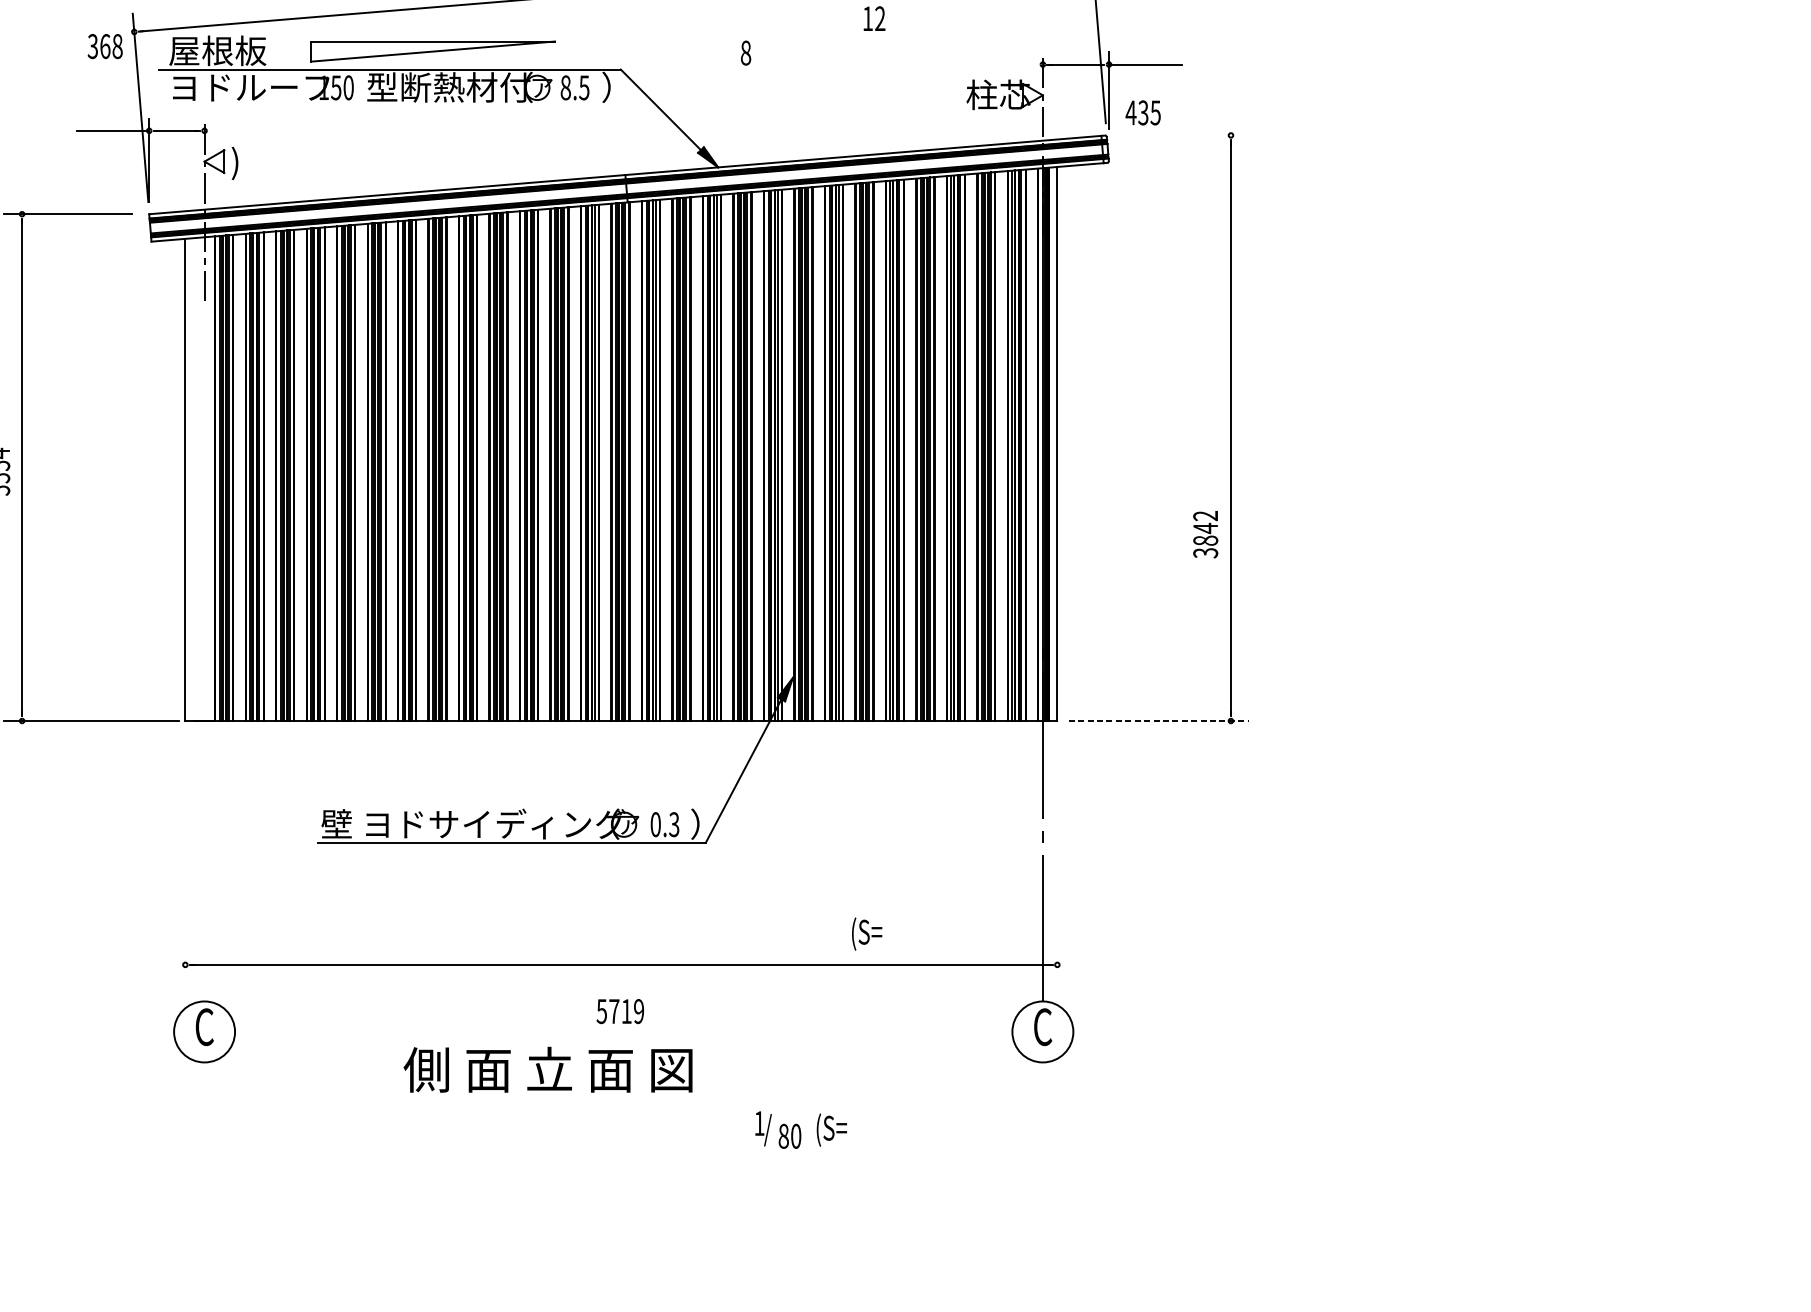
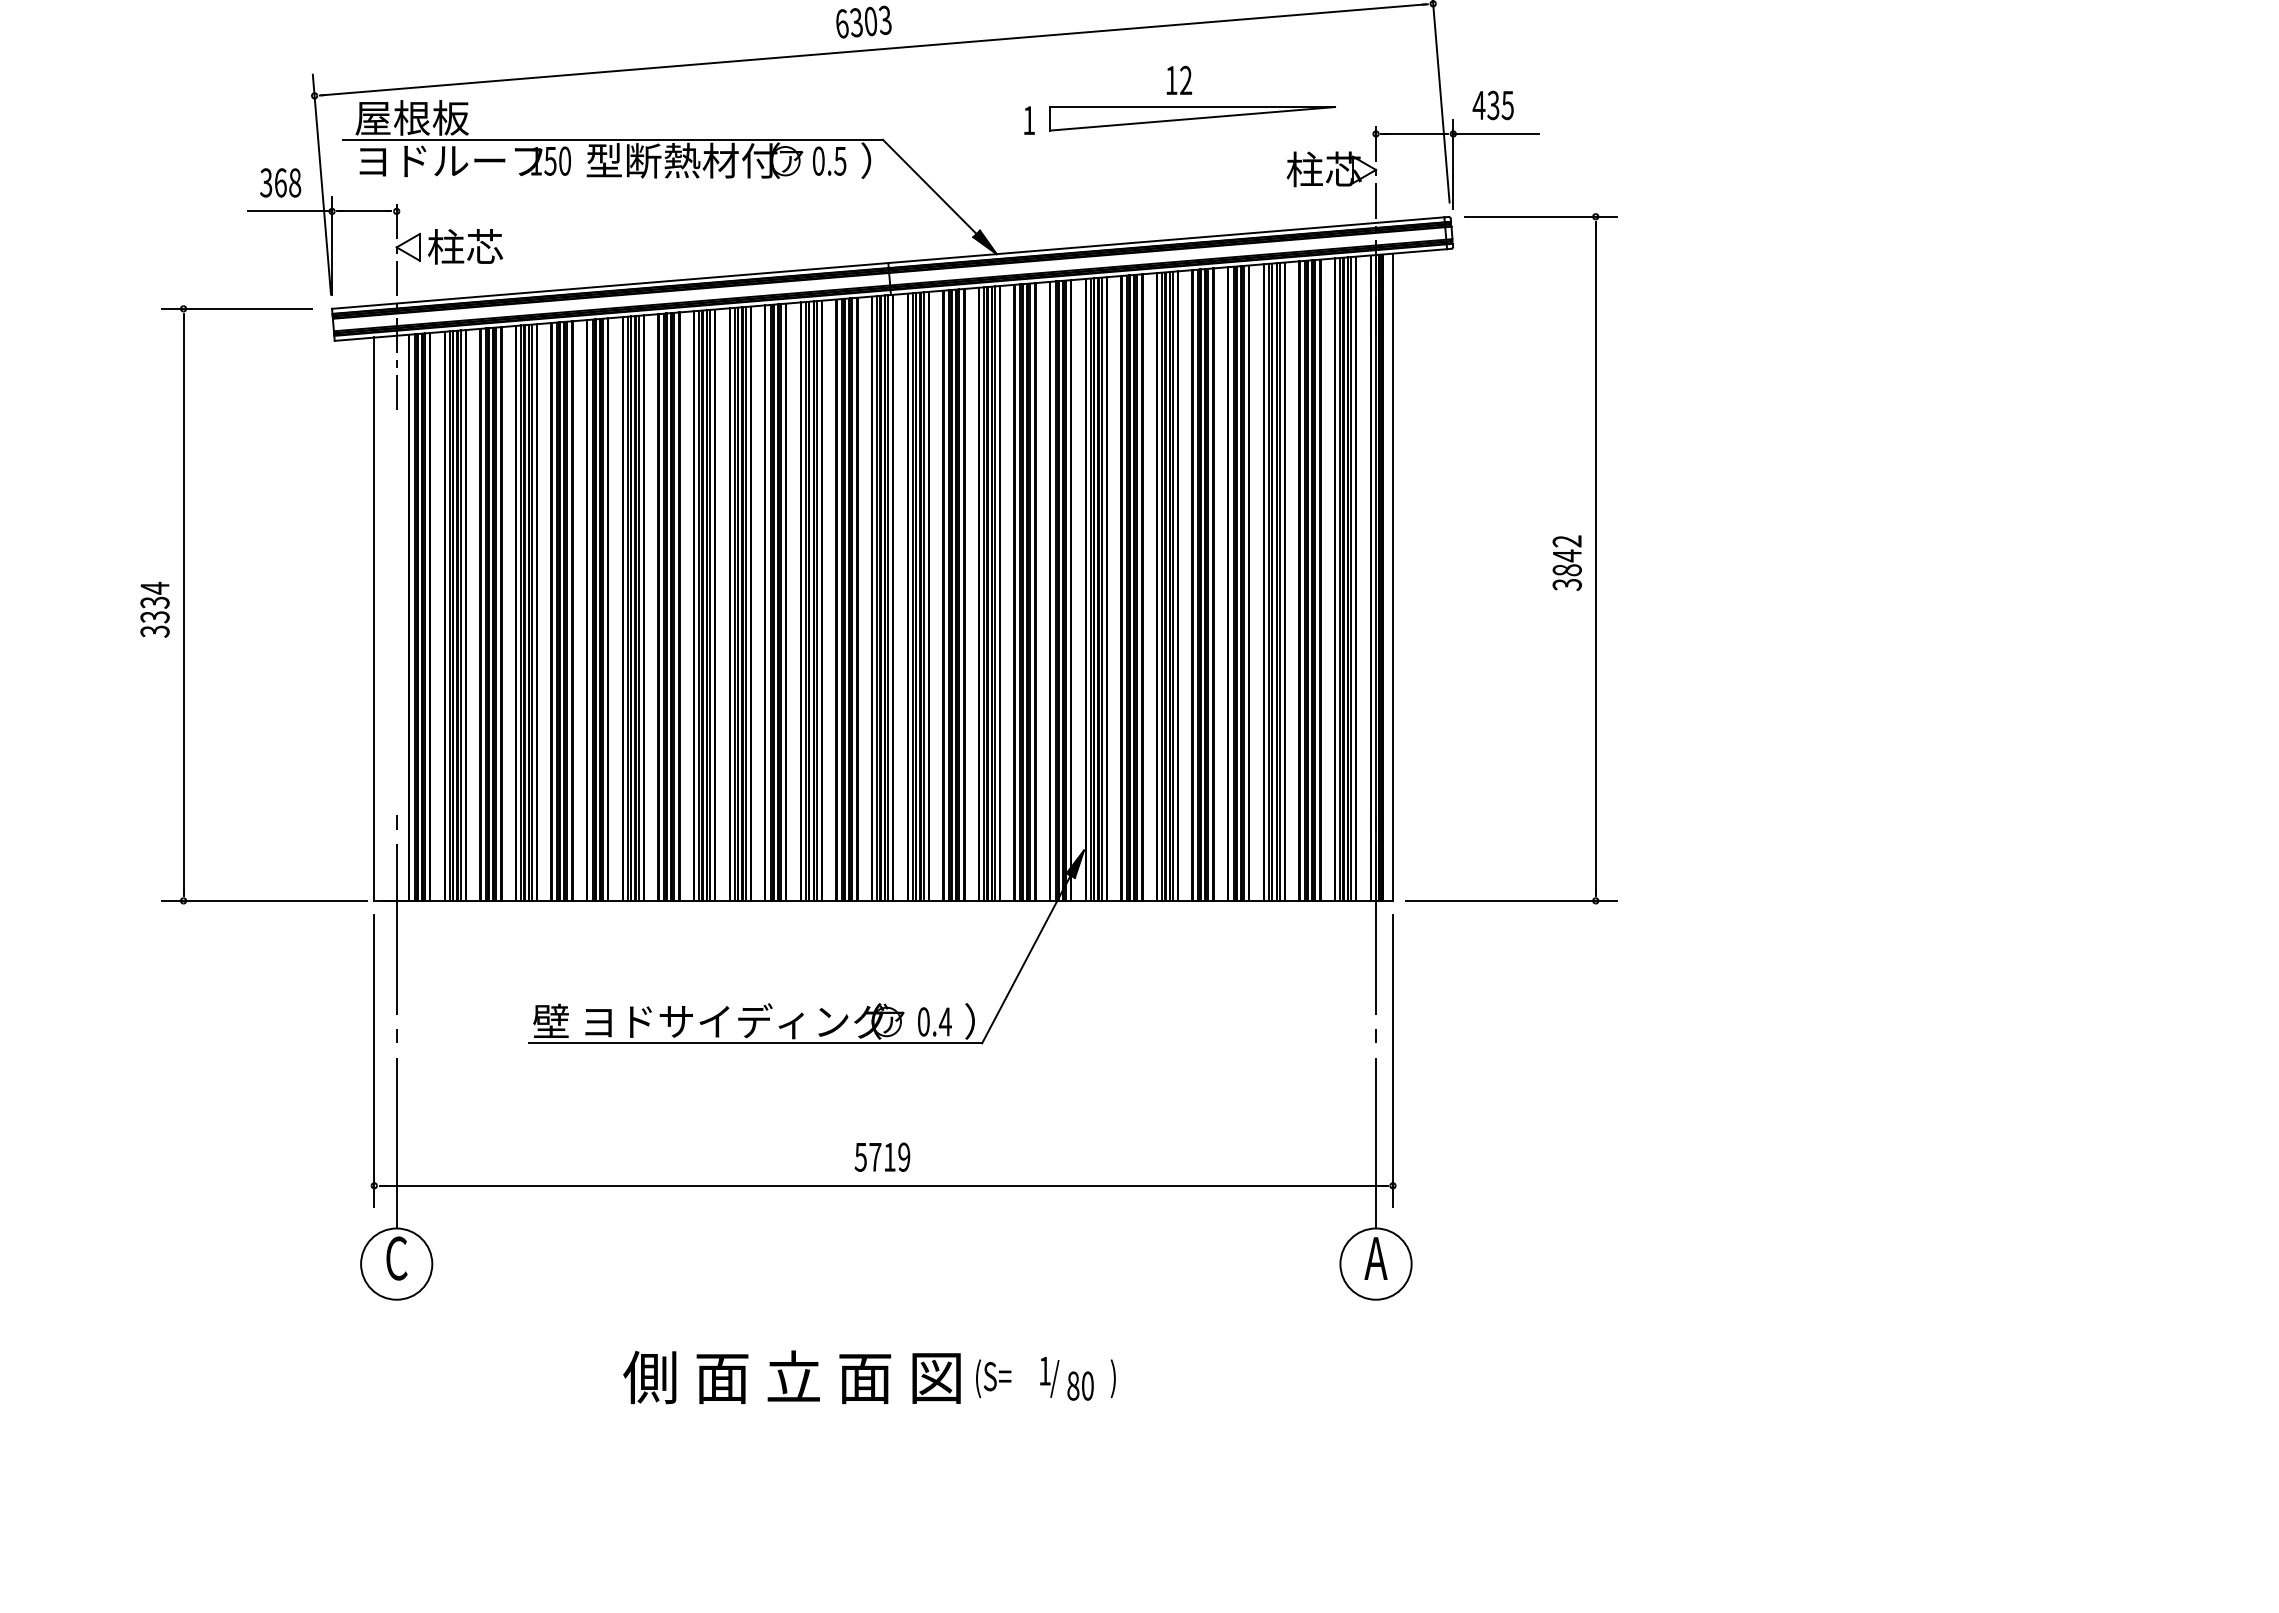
text: (105, 46) -> (280, 182), moved
part: (432, 51) -> (1192, 118), moved
text: (746, 53) -> (1029, 120), 8 -> 1
text: (565, 88) -> (818, 161), 8.5 -> 0.5
text: (1142, 112) -> (1492, 105), moved
line: (1183, 135) -> (1540, 216), added
text: (263, 162) -> (465, 248), ) -> 柱芯
text: (1205, 534) -> (1566, 562), moved
line: (1159, 720) -> (1512, 900), dashed -> solid
line: (204, 822) -> (396, 1019), added
text: (673, 824) -> (944, 1021), 0.3 -> 0.4
line: (185, 858) -> (374, 1061), added
line: (1056, 858) -> (1392, 1061), added
text: (866, 933) -> (993, 1378), moved
text: (620, 1010) -> (882, 1156), moved
text: (1042, 1027) -> (1375, 1258), C -> A
text: (547, 1069) -> (791, 1377), moved
text: (830, 1129) -> (1128, 1378), (S= -> )

